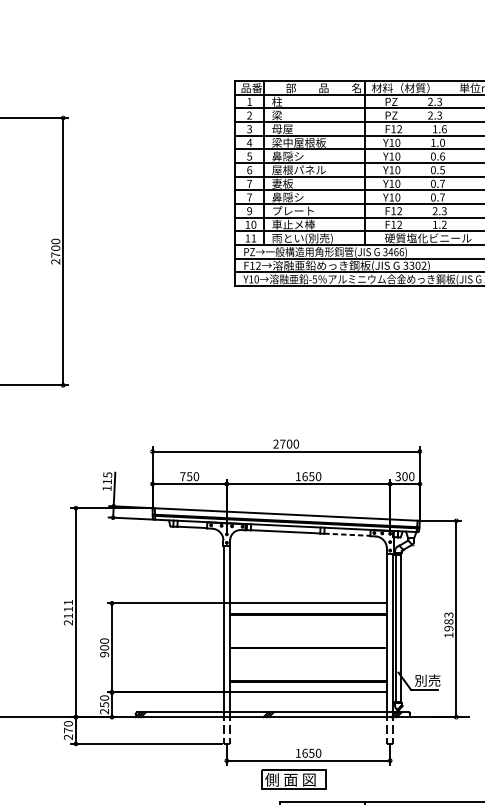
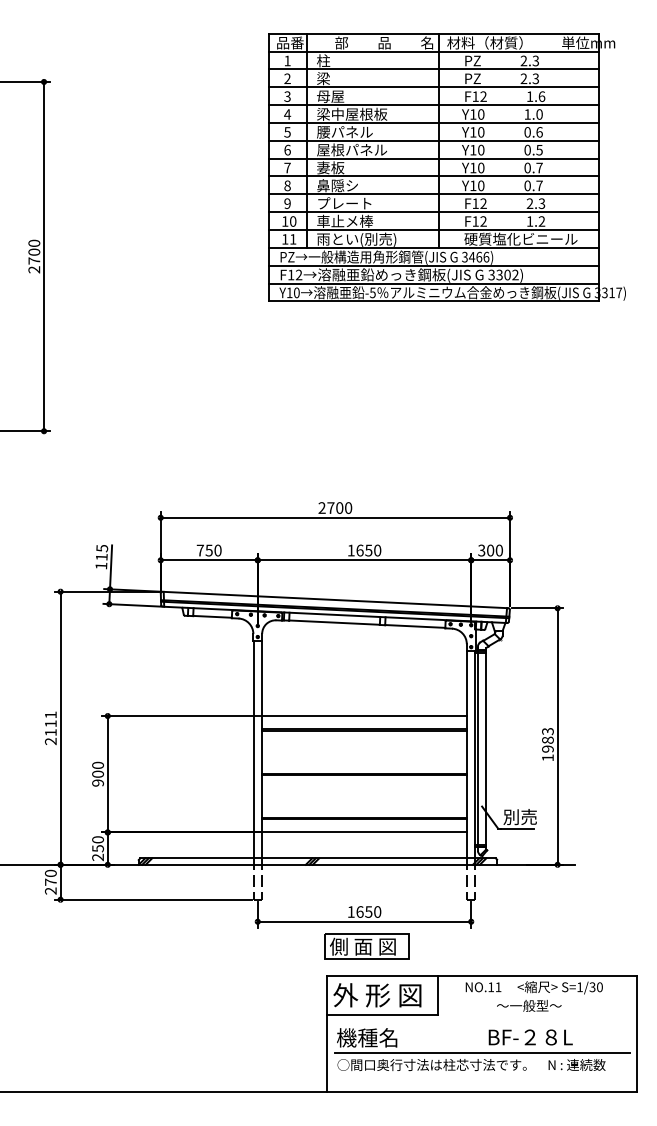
text: (293, 155) -> (344, 131), 鼻隠シ -> 腰パネル
text: (249, 197) -> (287, 185), 7 -> 8
line: (347, 534) -> (415, 626), dashed -> solid
part: (293, 779) -> (366, 946), moved

